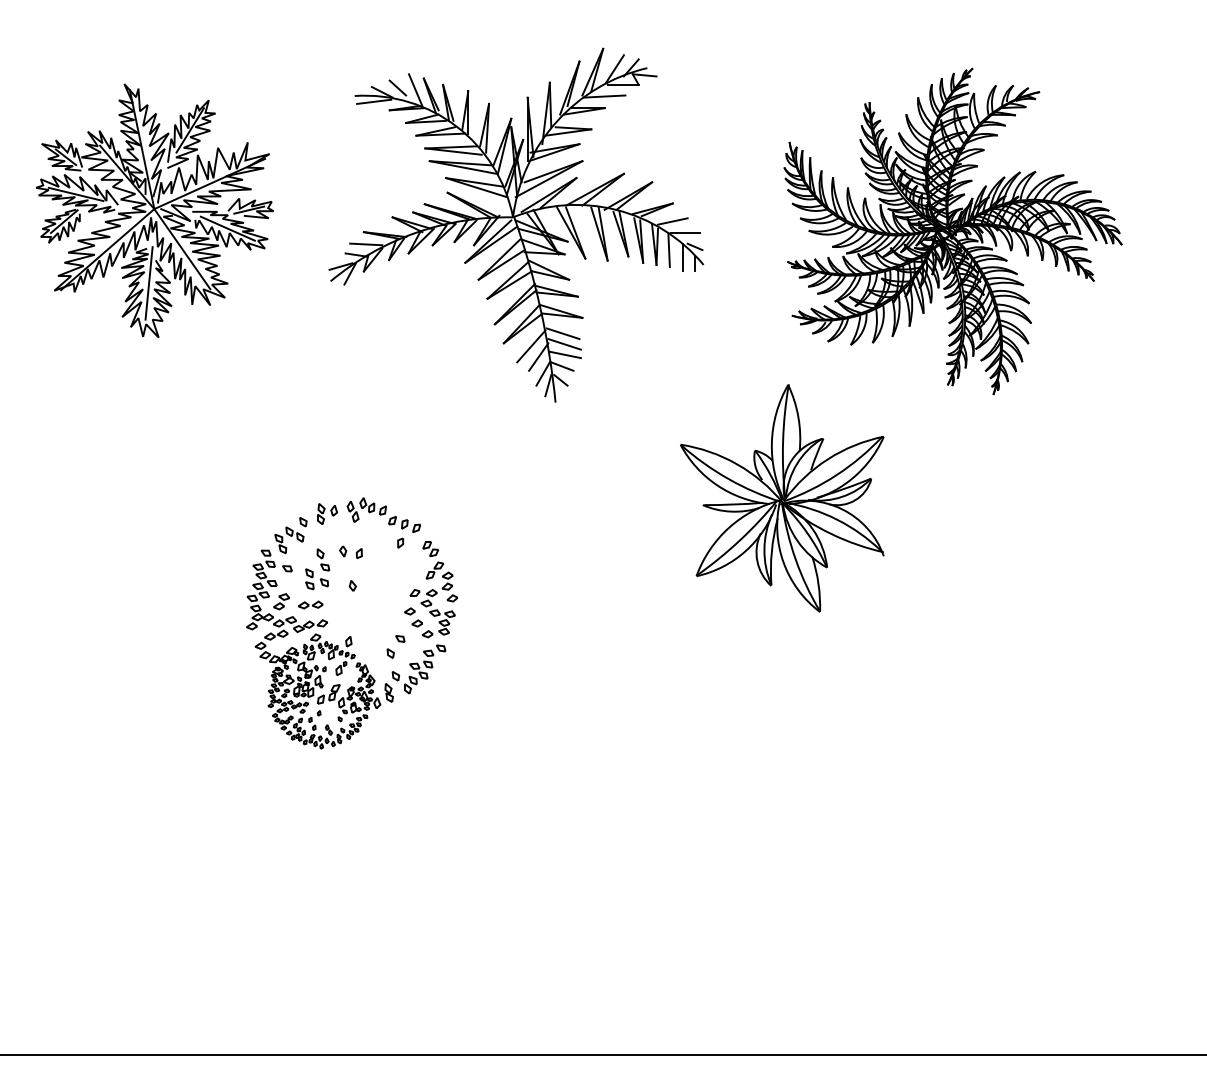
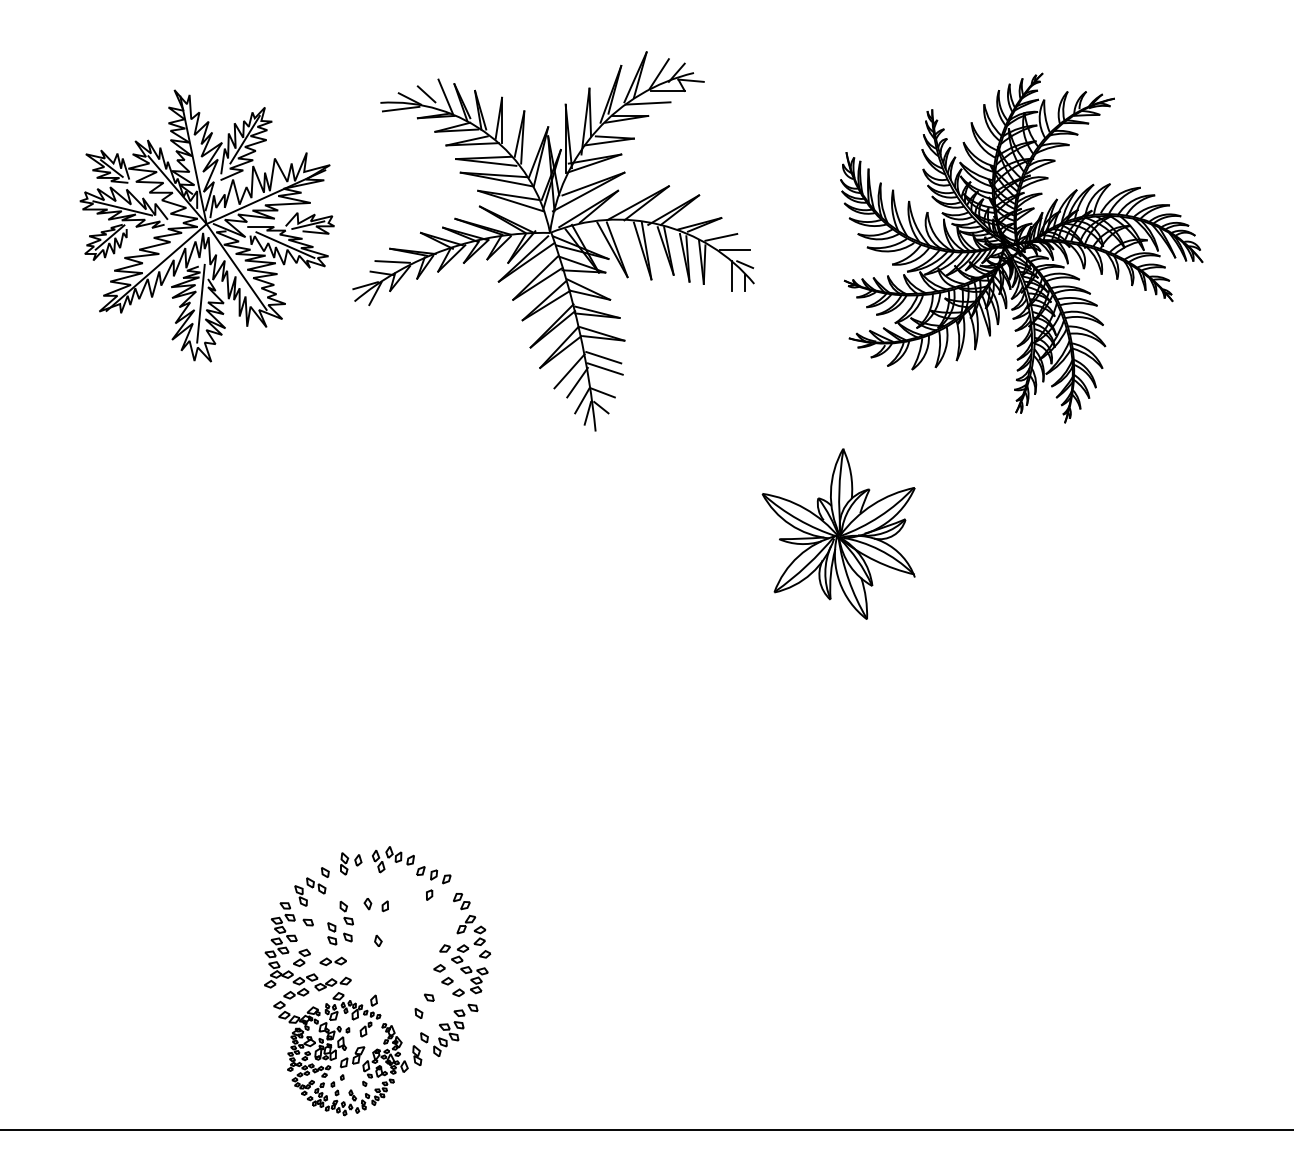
part: (154, 210) -> (206, 225), moved
line: (669, 249) -> (717, 267), removed
line: (564, 355) -> (605, 380), removed
part: (782, 497) -> (838, 533), size x0.7
part: (350, 635) -> (375, 994), moved

